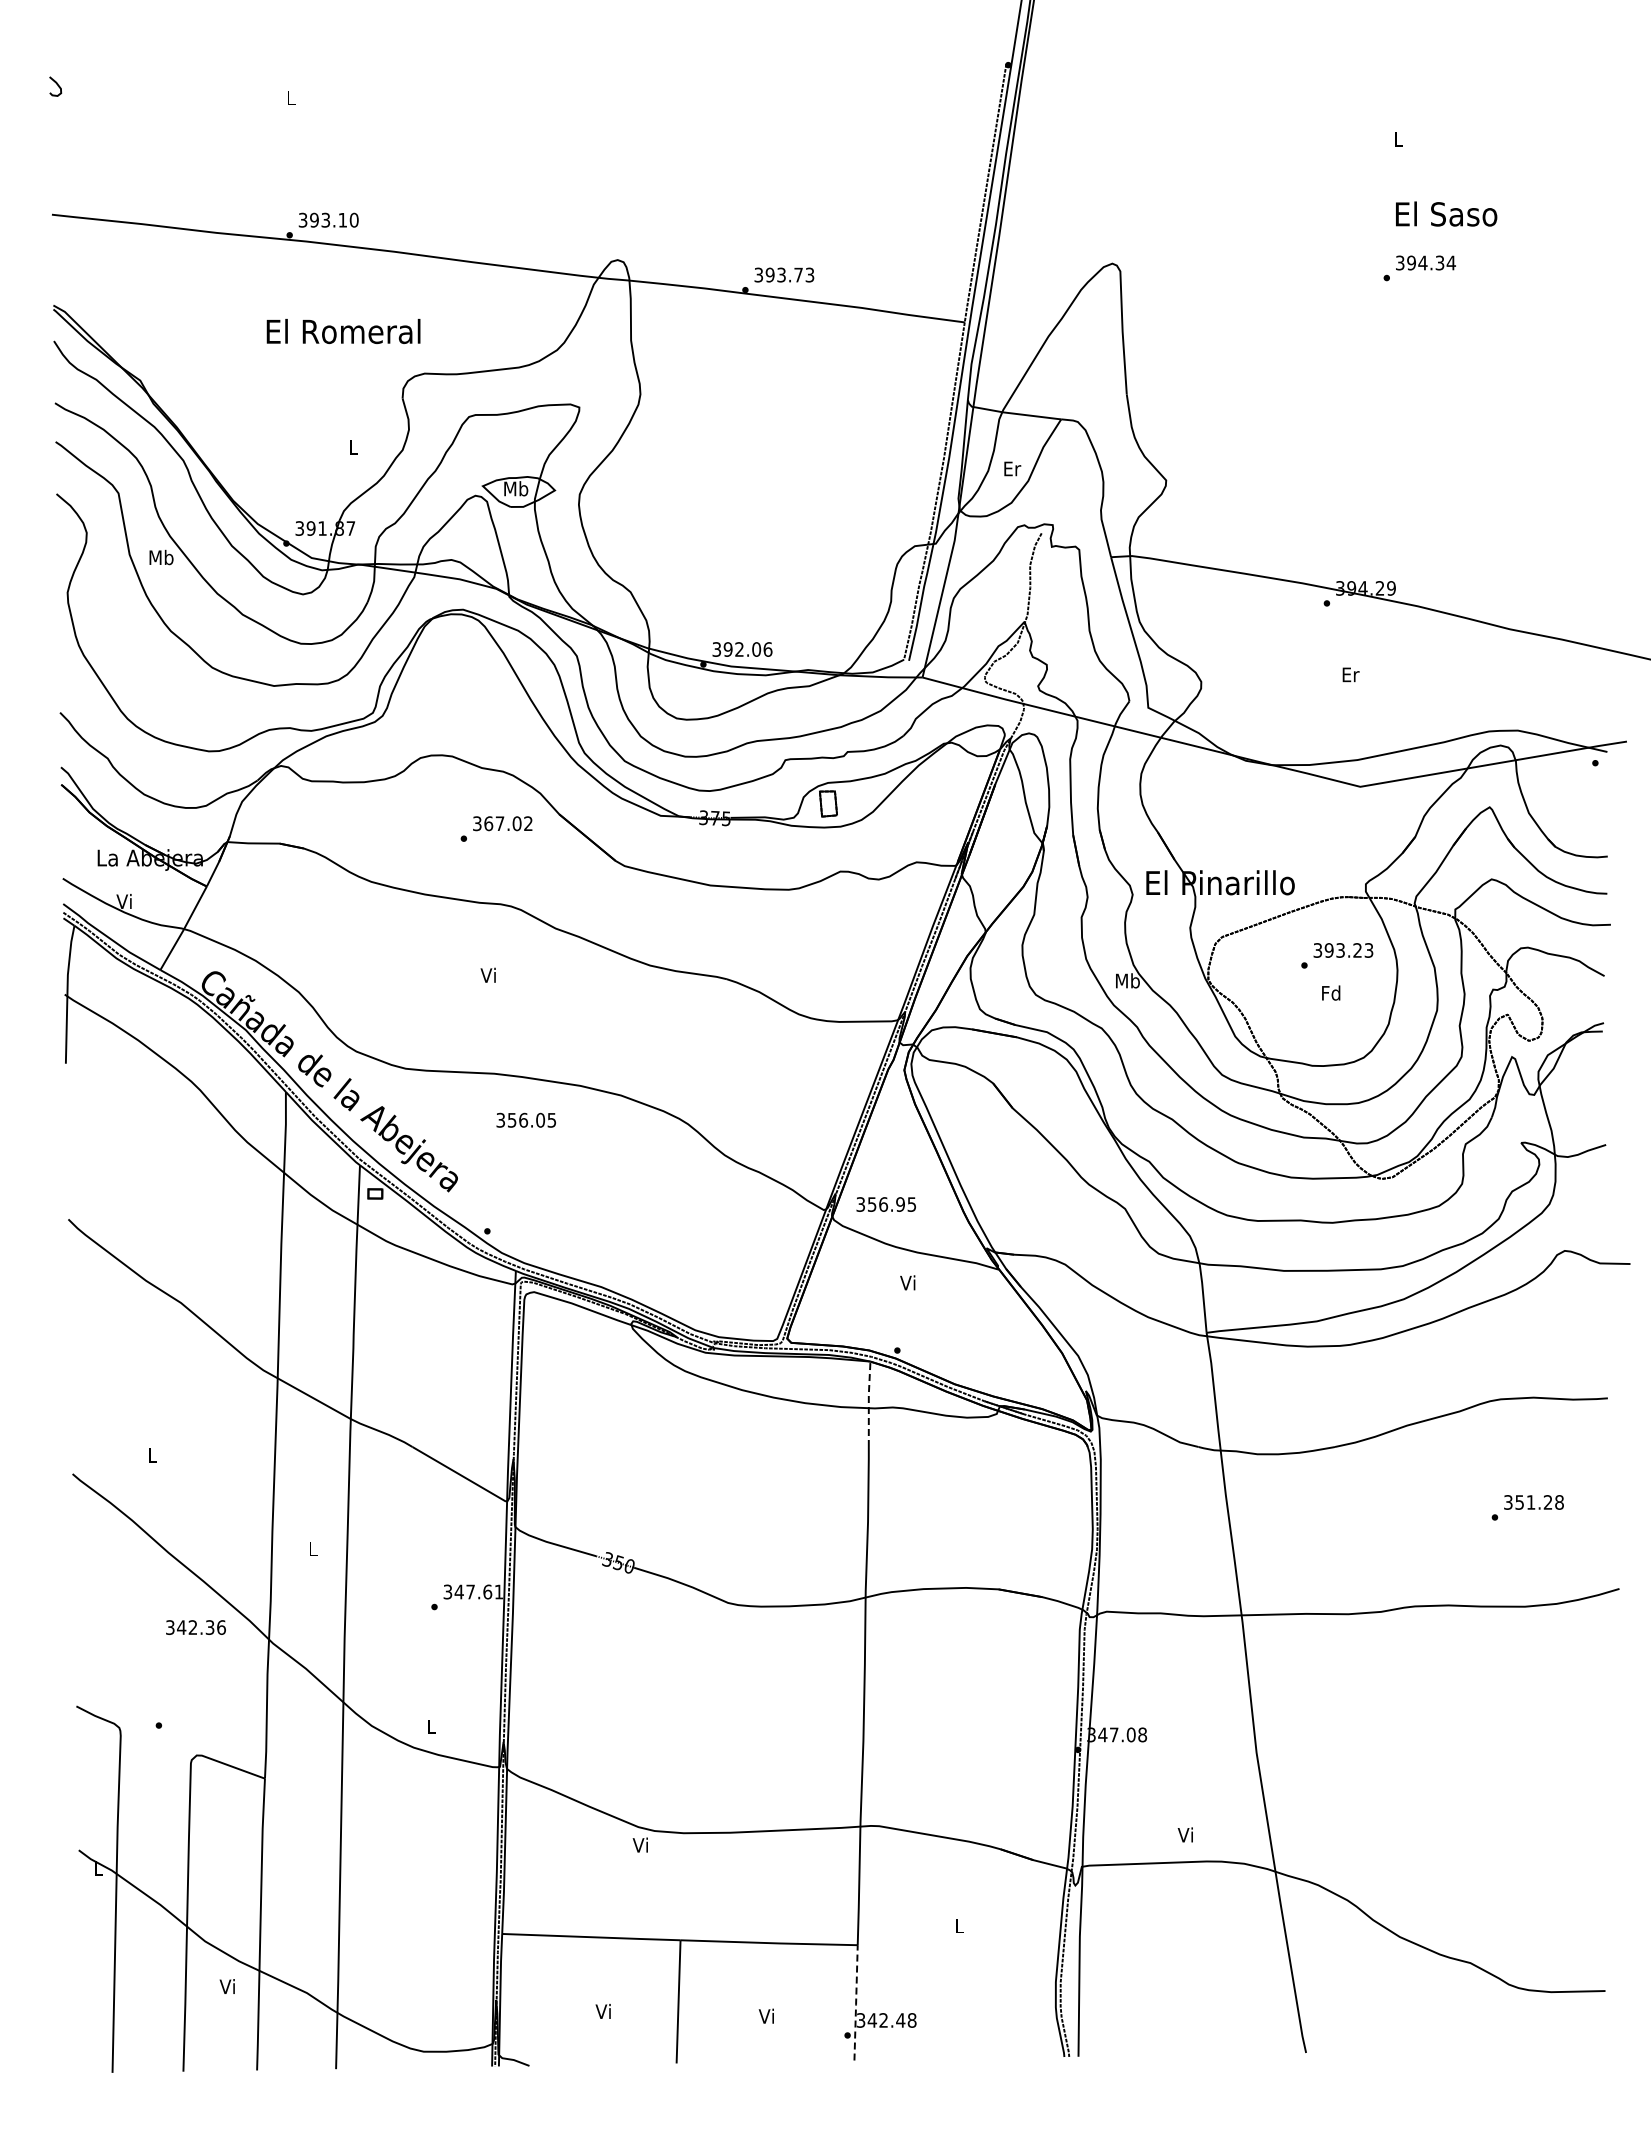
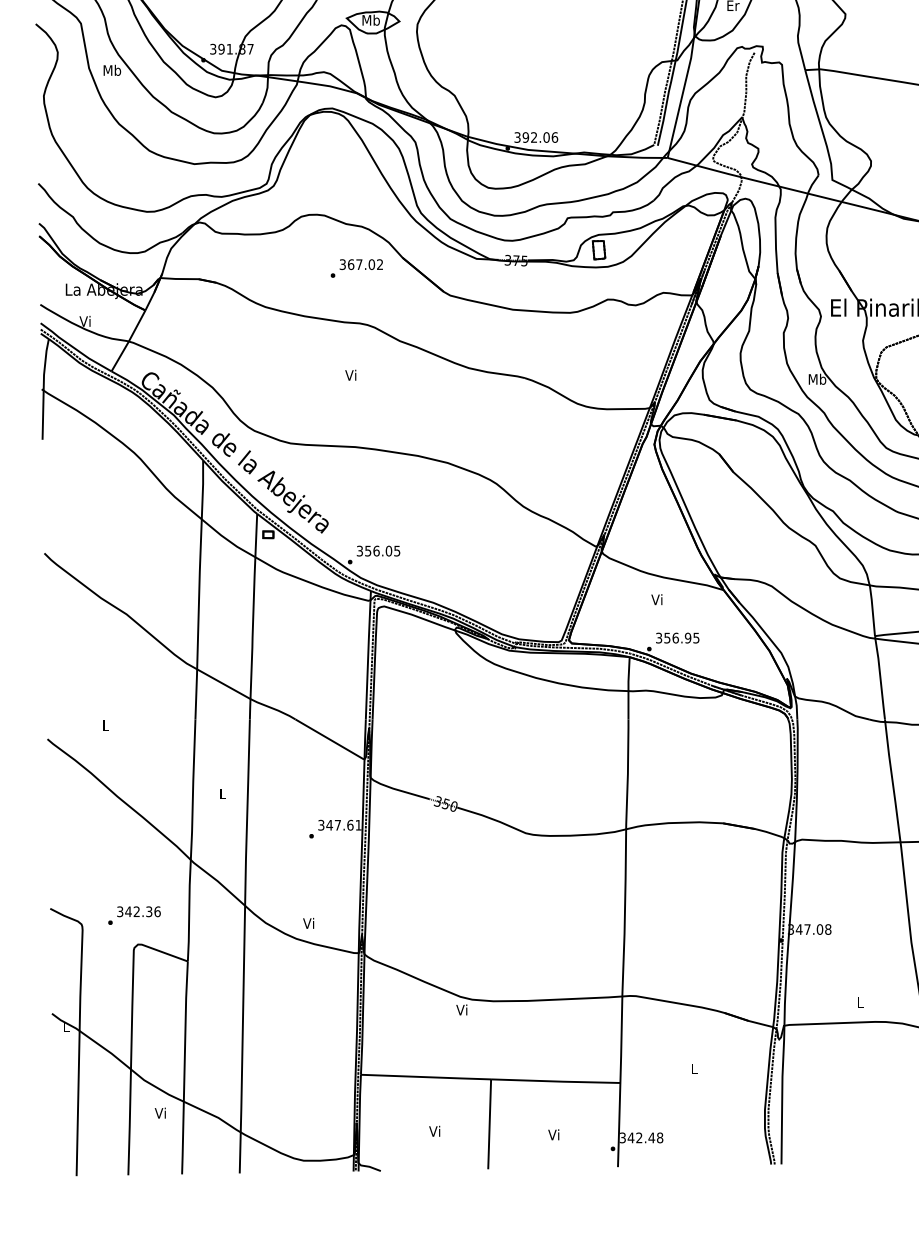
text: (525, 1119) -> (377, 550), moved
text: (885, 1204) -> (677, 638), moved
line: (868, 1403) -> (628, 687), dashed -> solid
text: (195, 1627) -> (138, 911), moved
text: (429, 1726) -> (307, 923), L -> Vi
text: (1184, 1834) -> (858, 1002), Vi -> L
line: (856, 2002) -> (619, 1124), dashed -> solid

